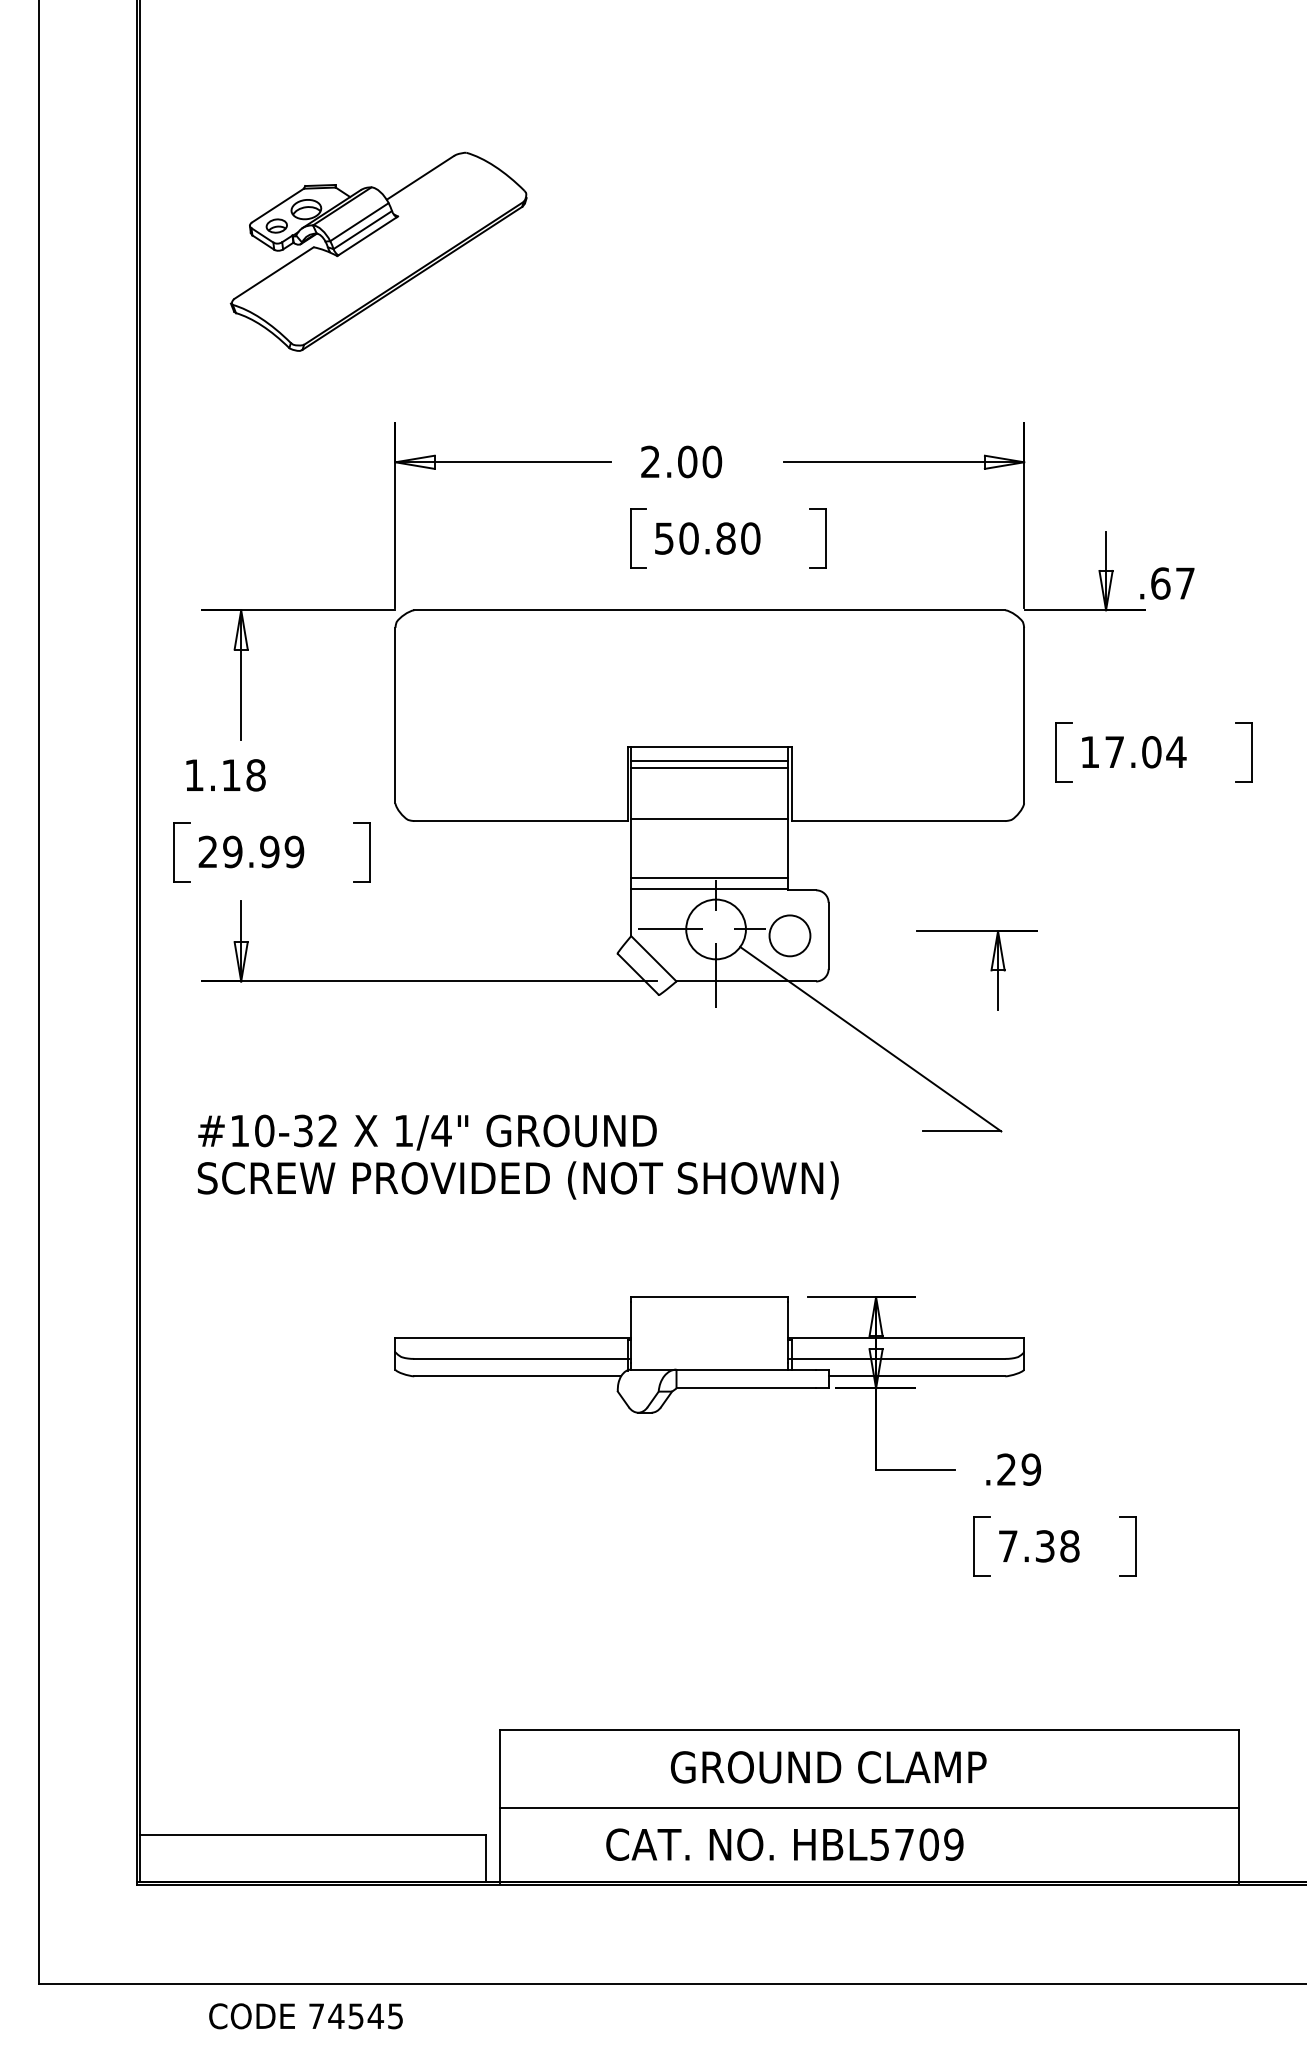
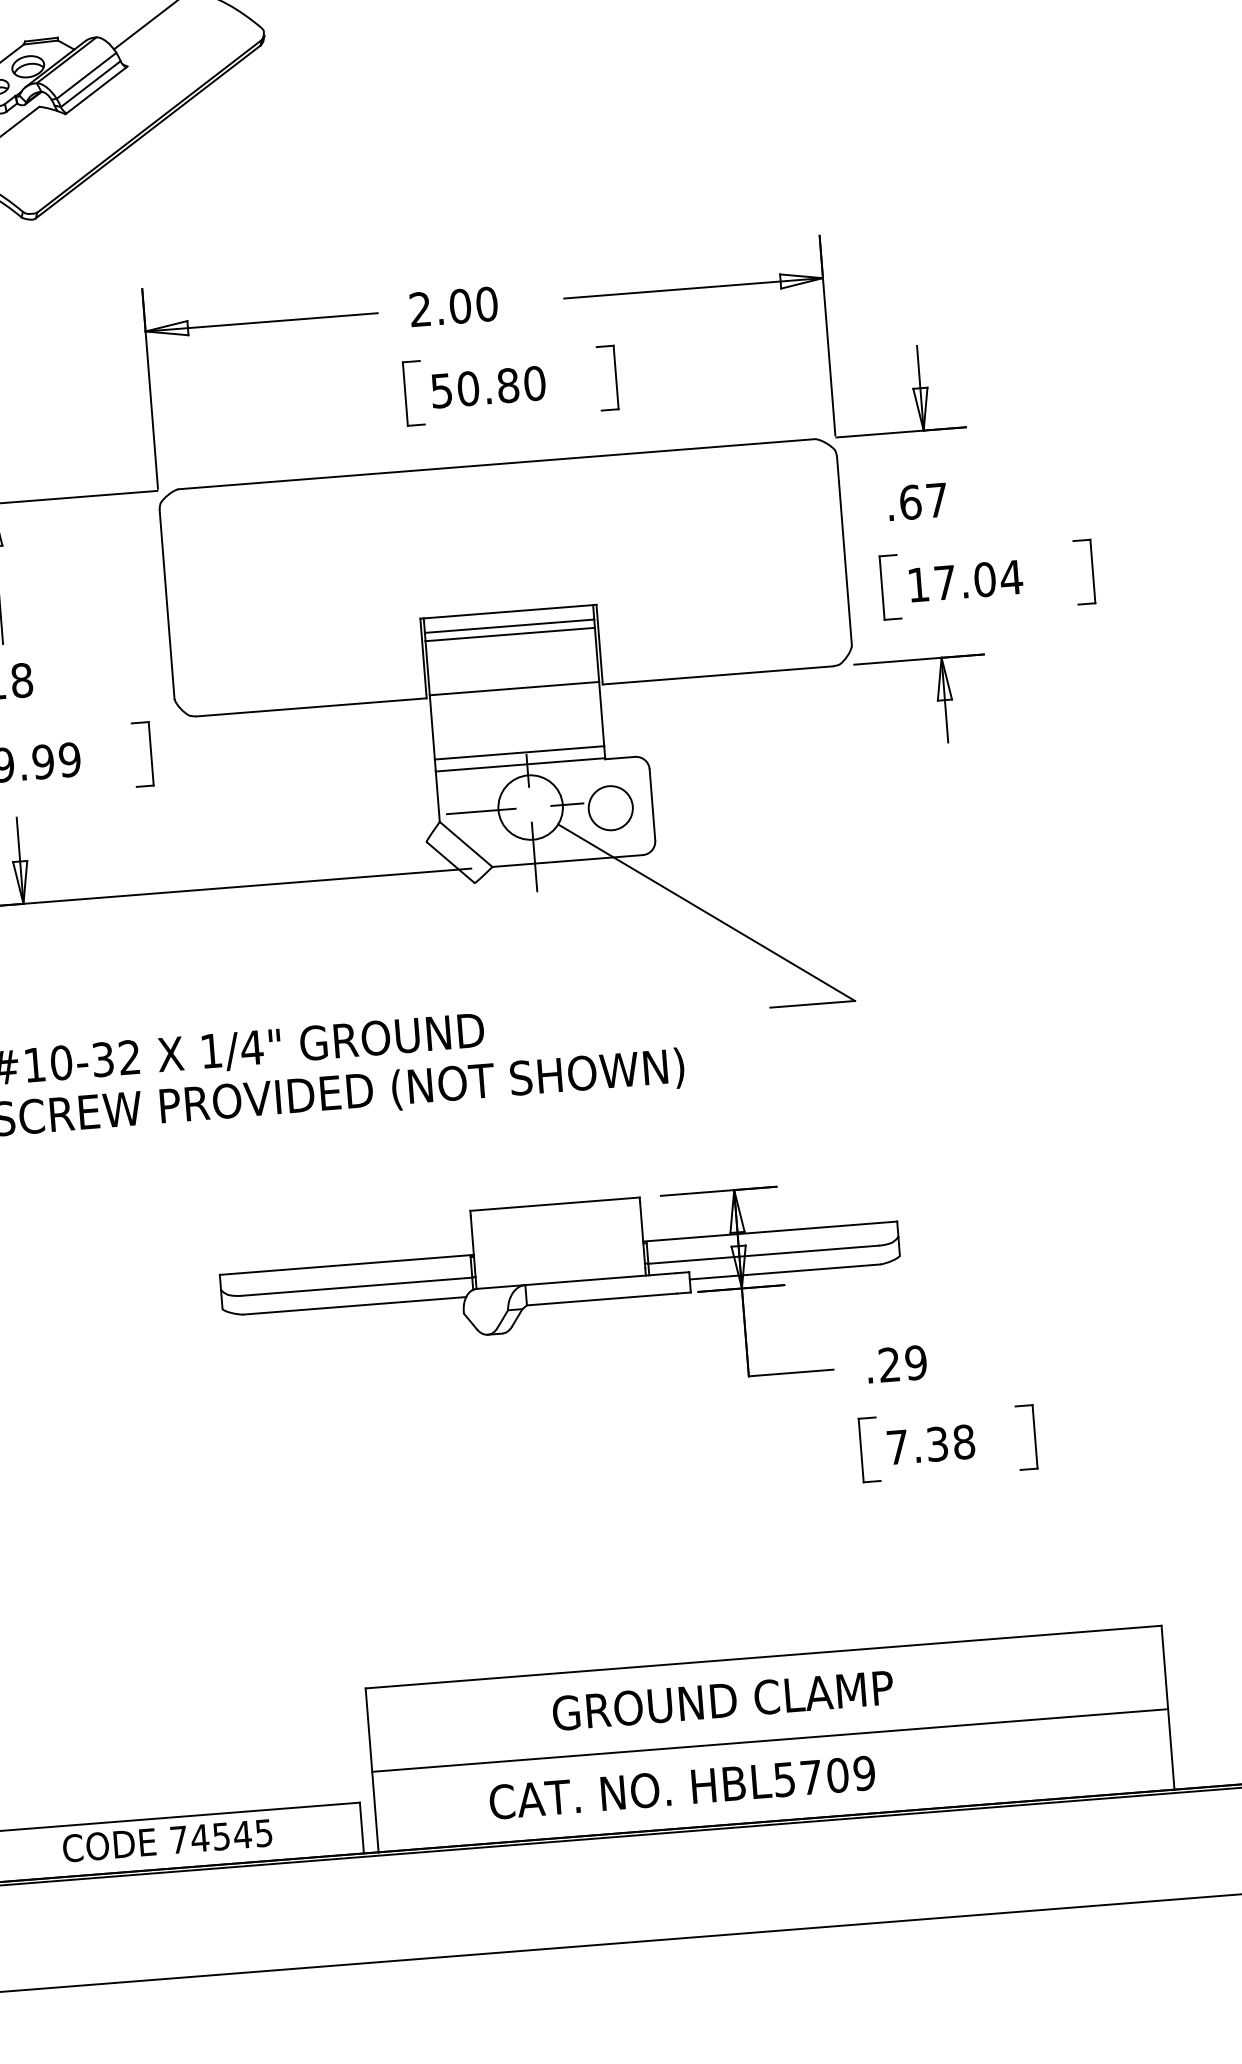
text: (1167, 583) -> (917, 501), moved
part: (990, 970) -> (936, 700), moved
text: (305, 2016) -> (166, 1841), moved

